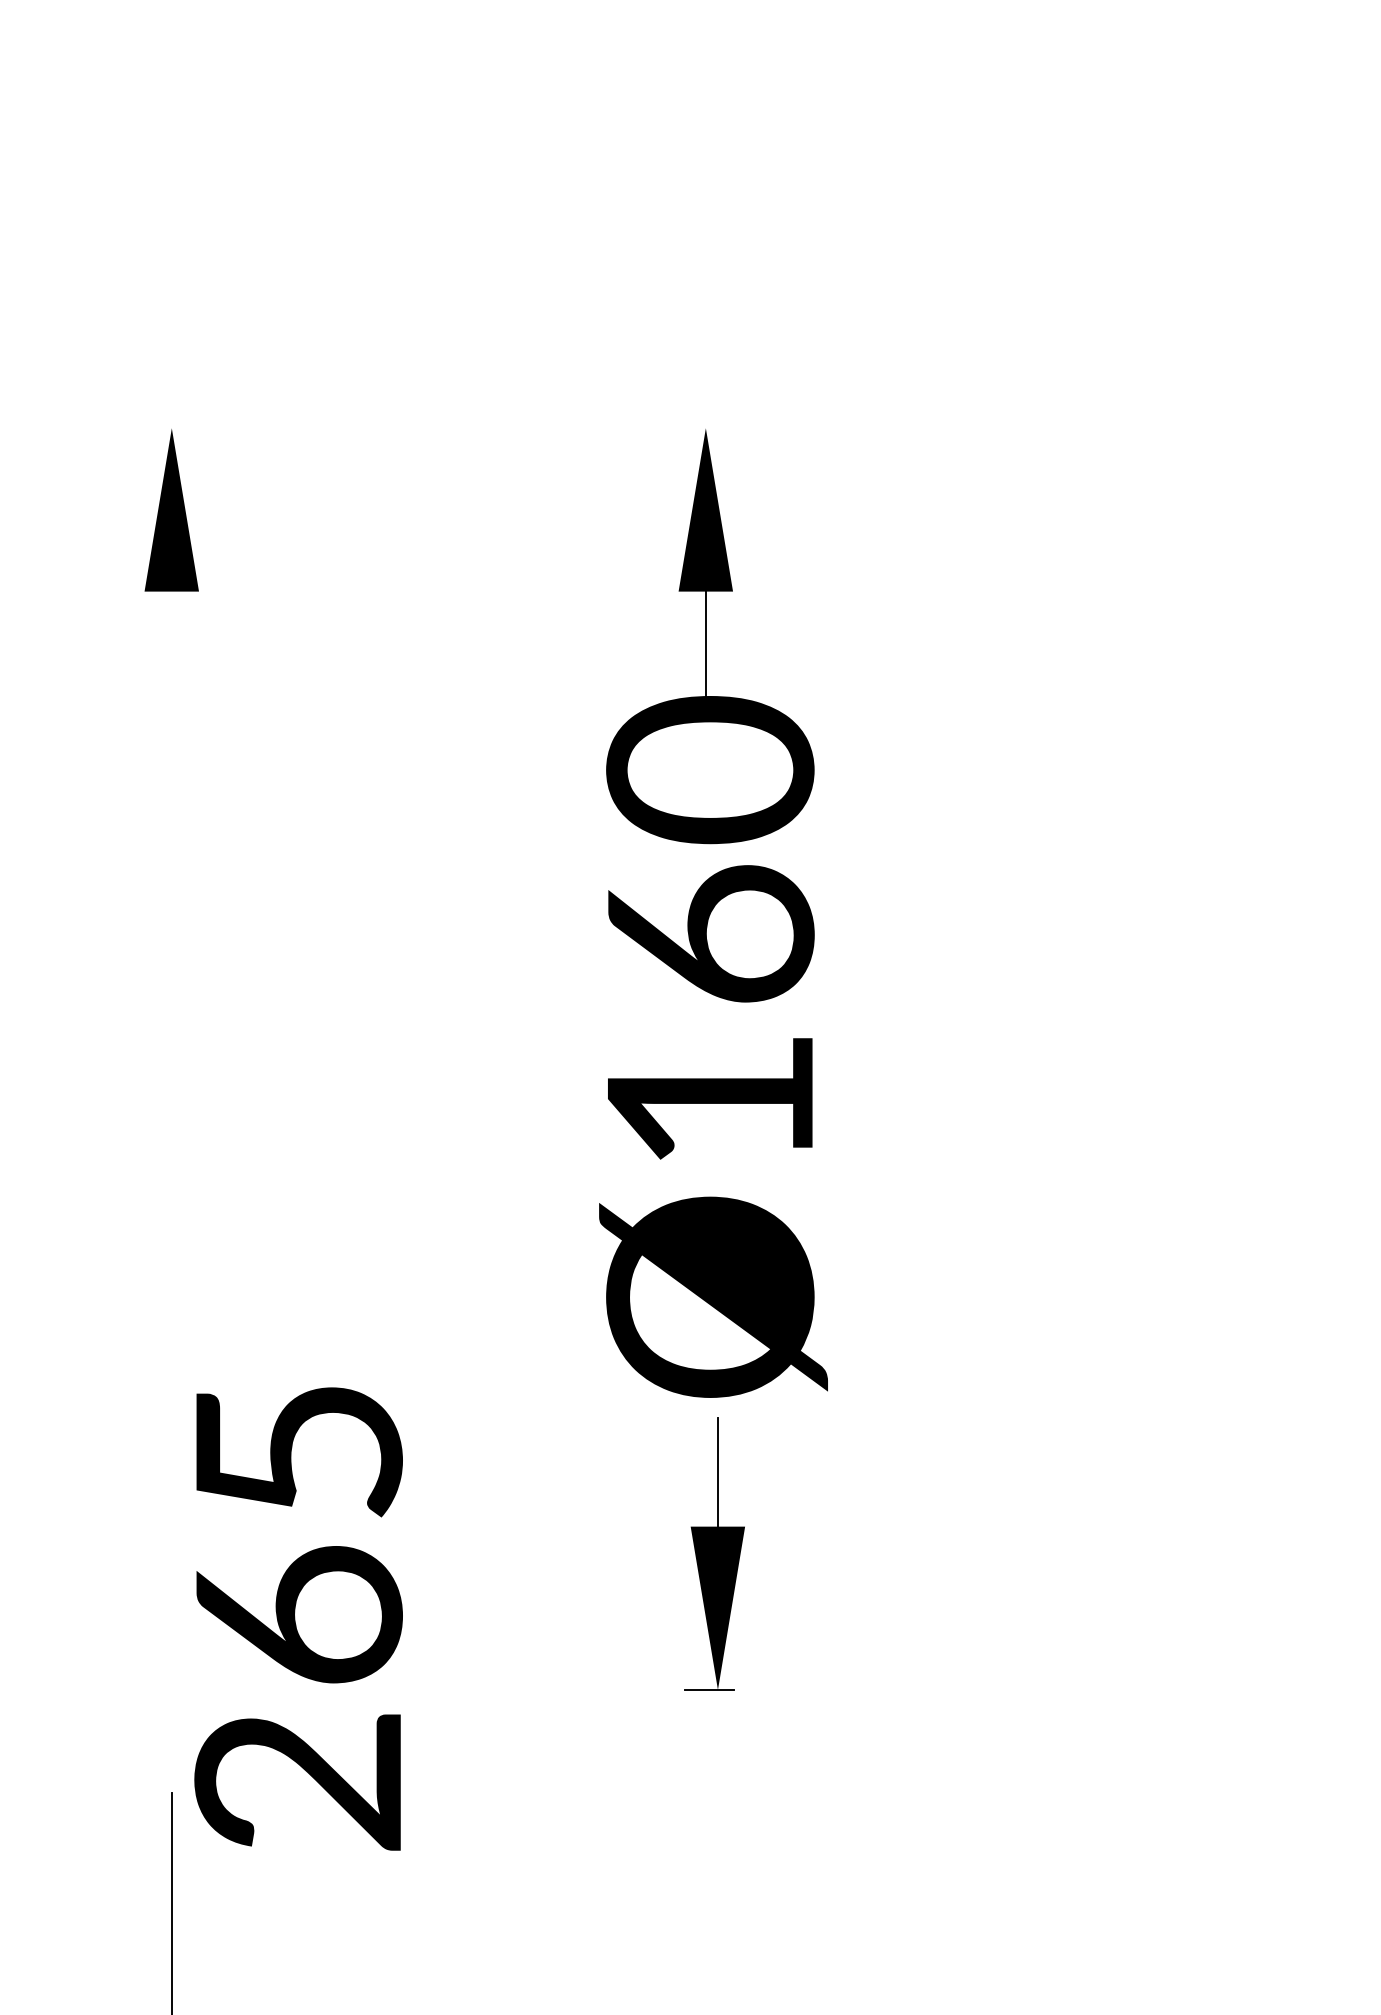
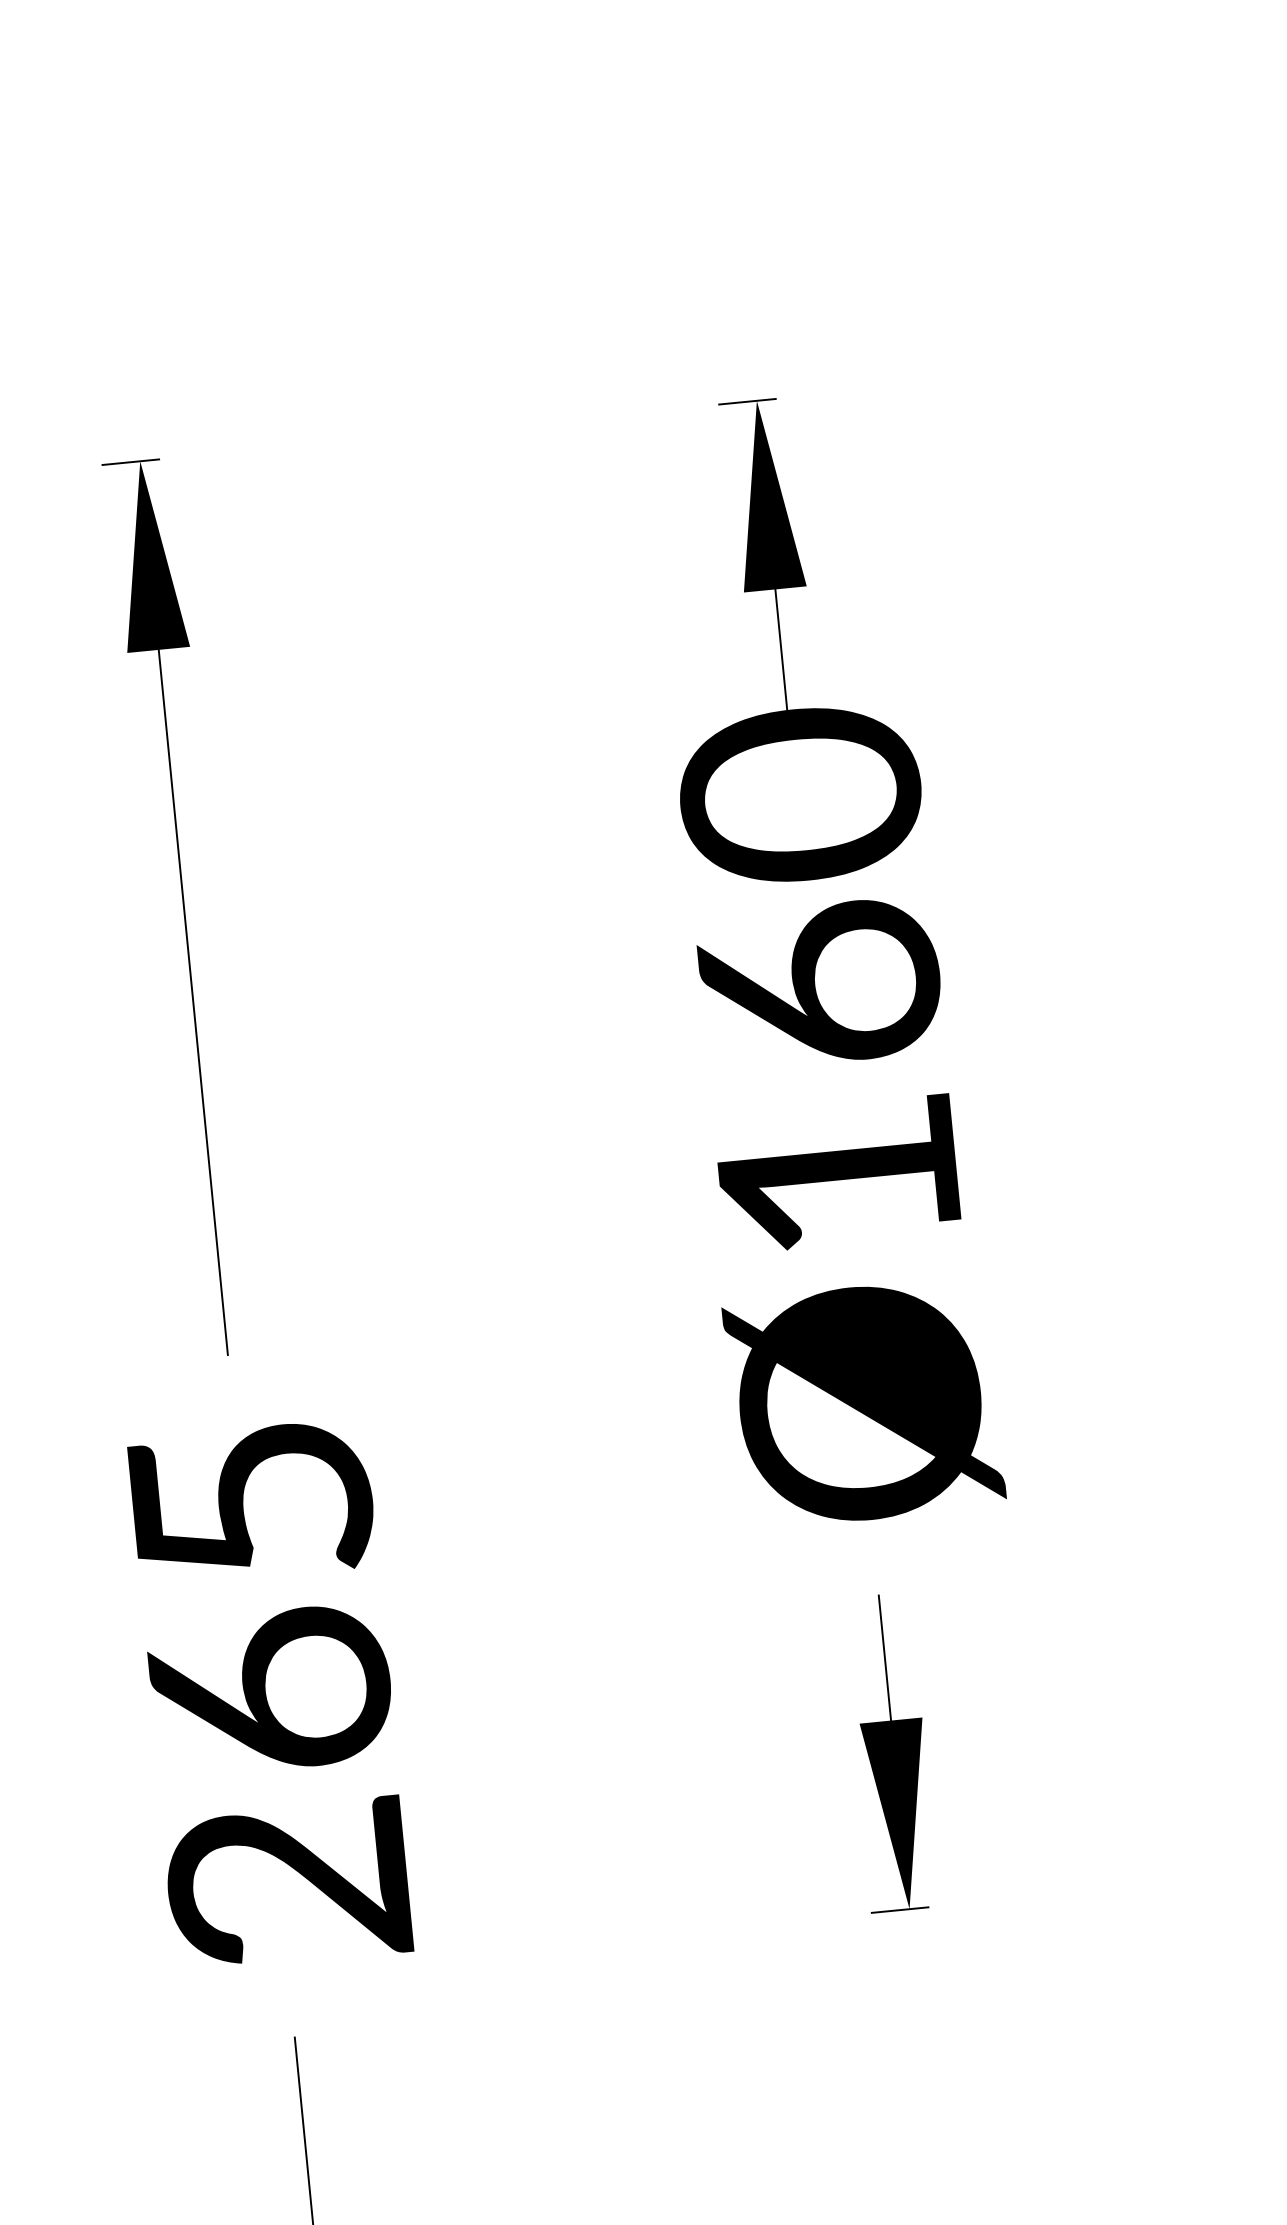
line: (163, 428) -> (130, 462), added
line: (697, 428) -> (747, 402), added
line: (171, 855) -> (188, 954), added
part: (714, 1553) -> (890, 1751), moved
text: (298, 1618) -> (270, 1695), moved

